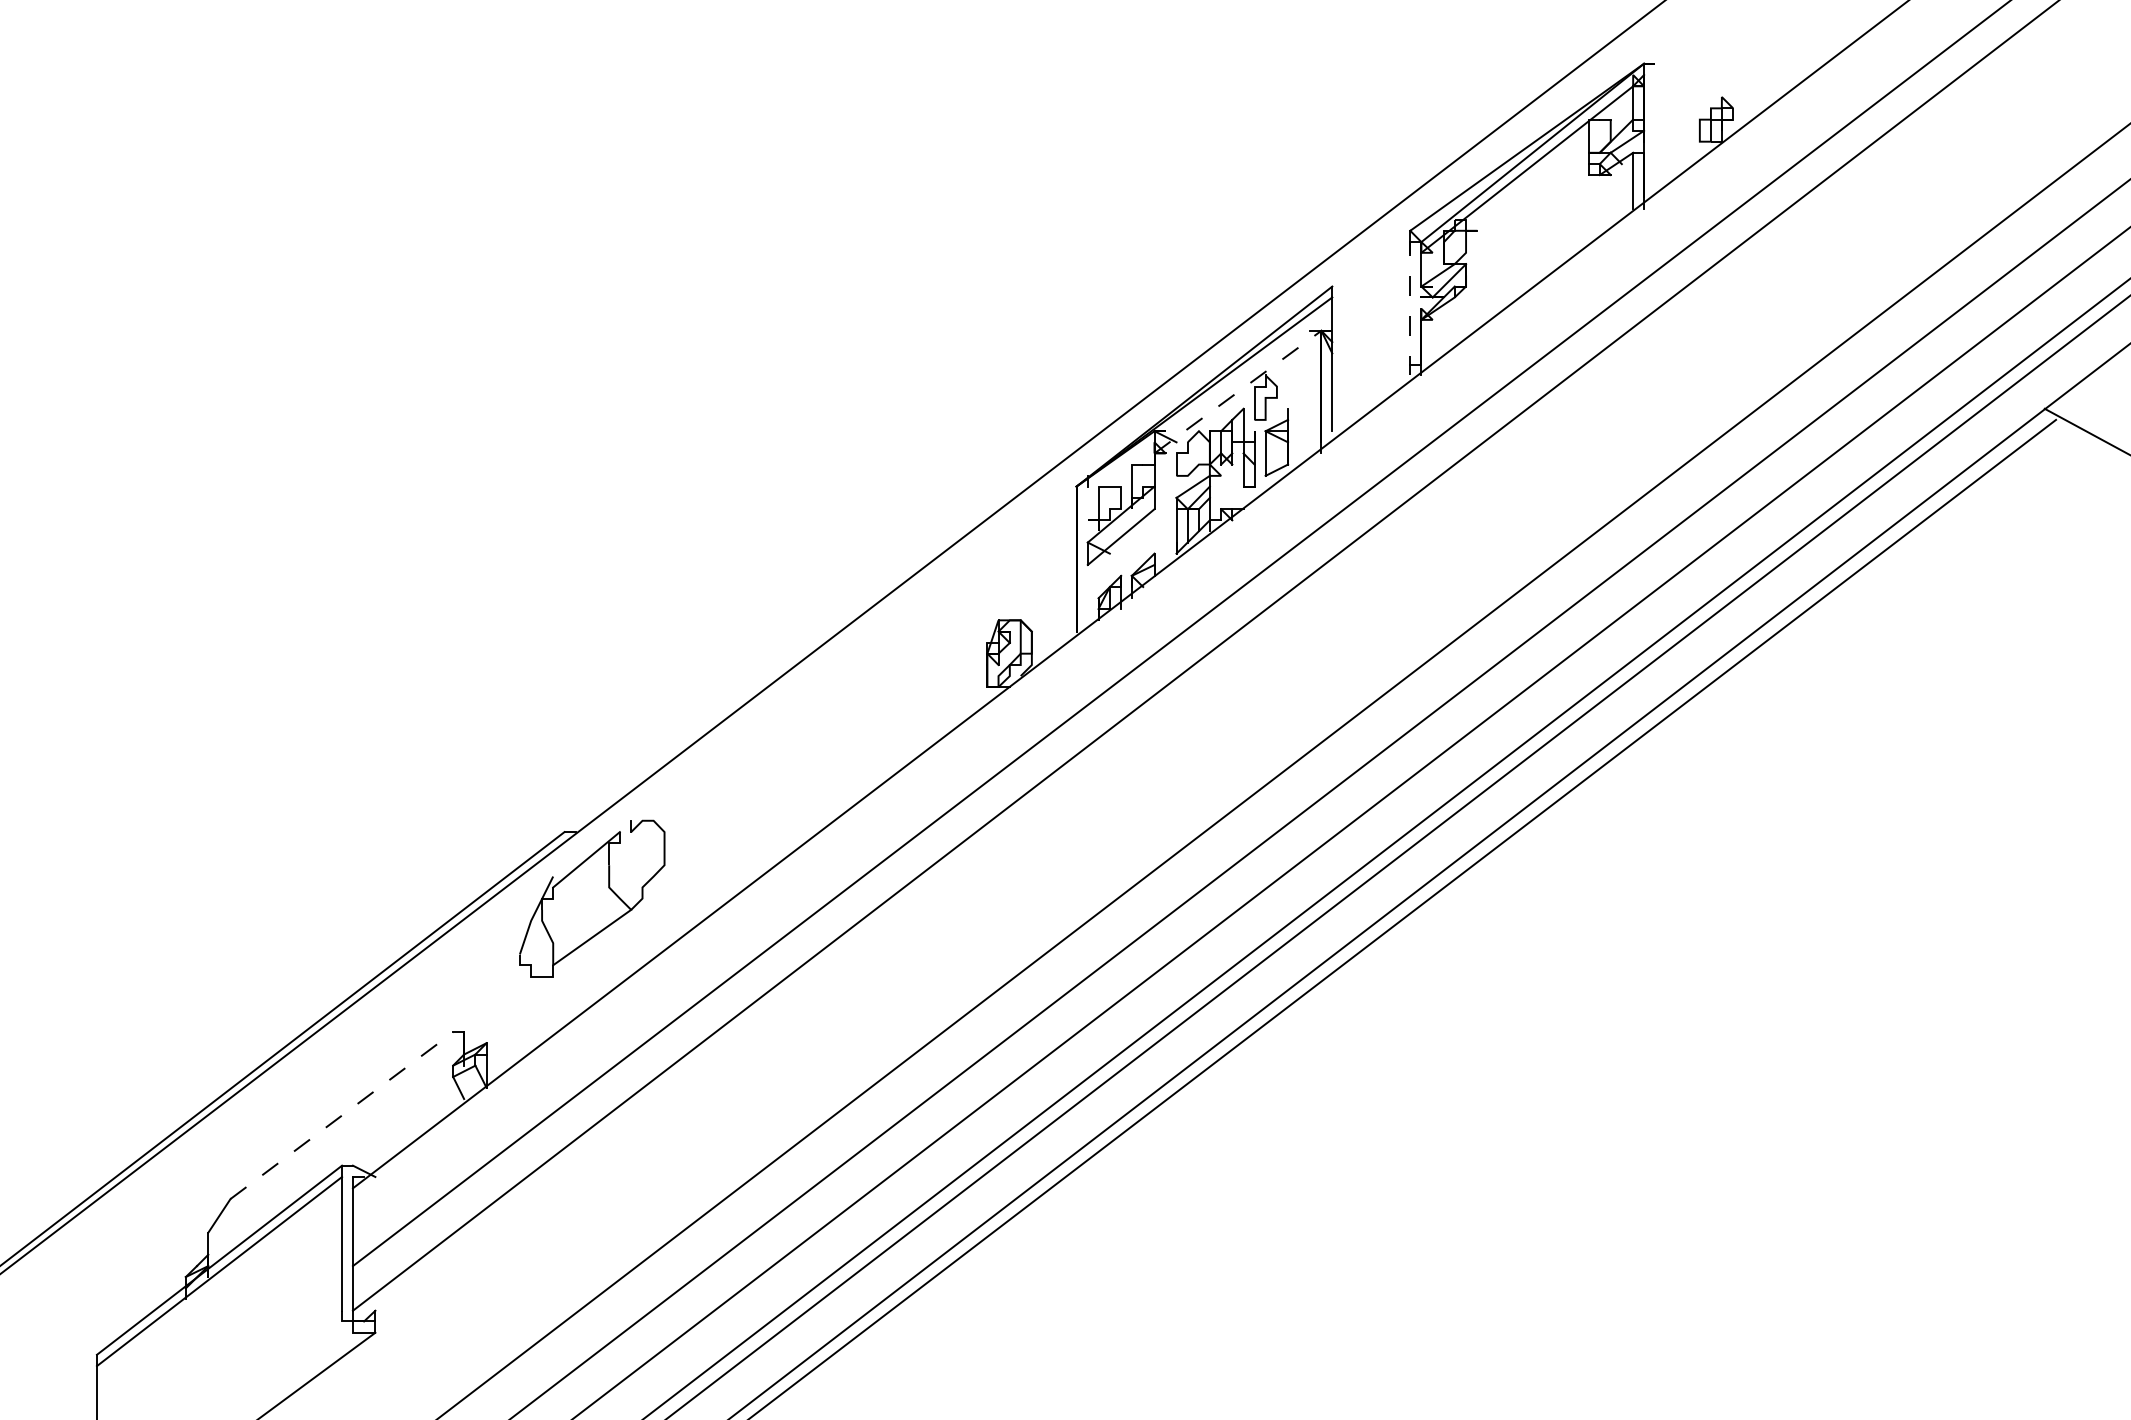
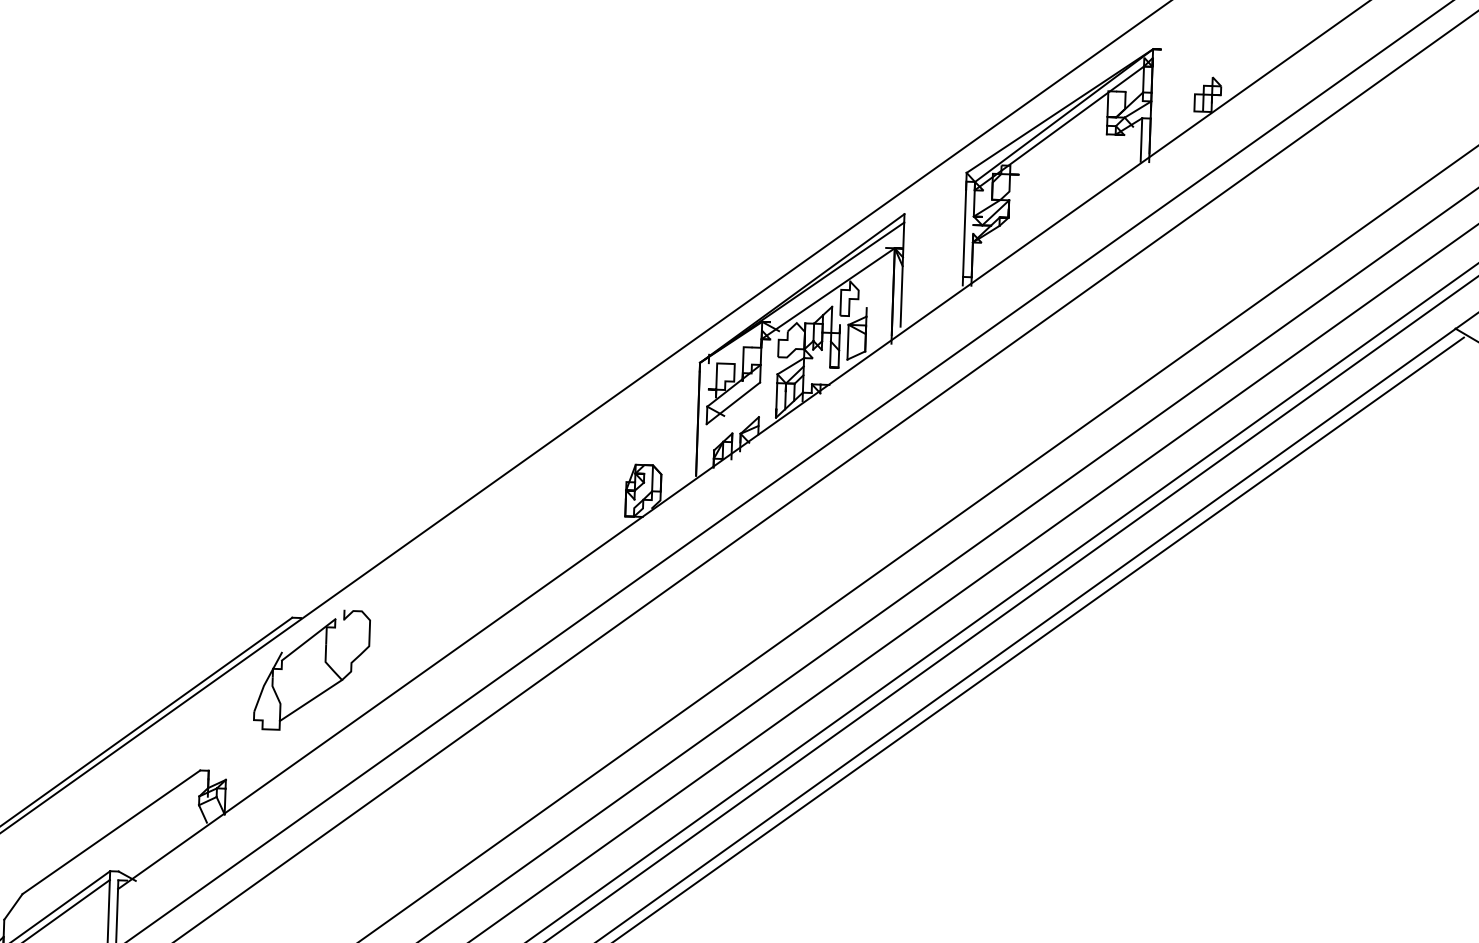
line: (1410, 313) -> (964, 237), dashed -> solid
line: (1237, 392) -> (827, 294), dashed -> solid
line: (342, 1115) -> (111, 832), dashed -> solid

